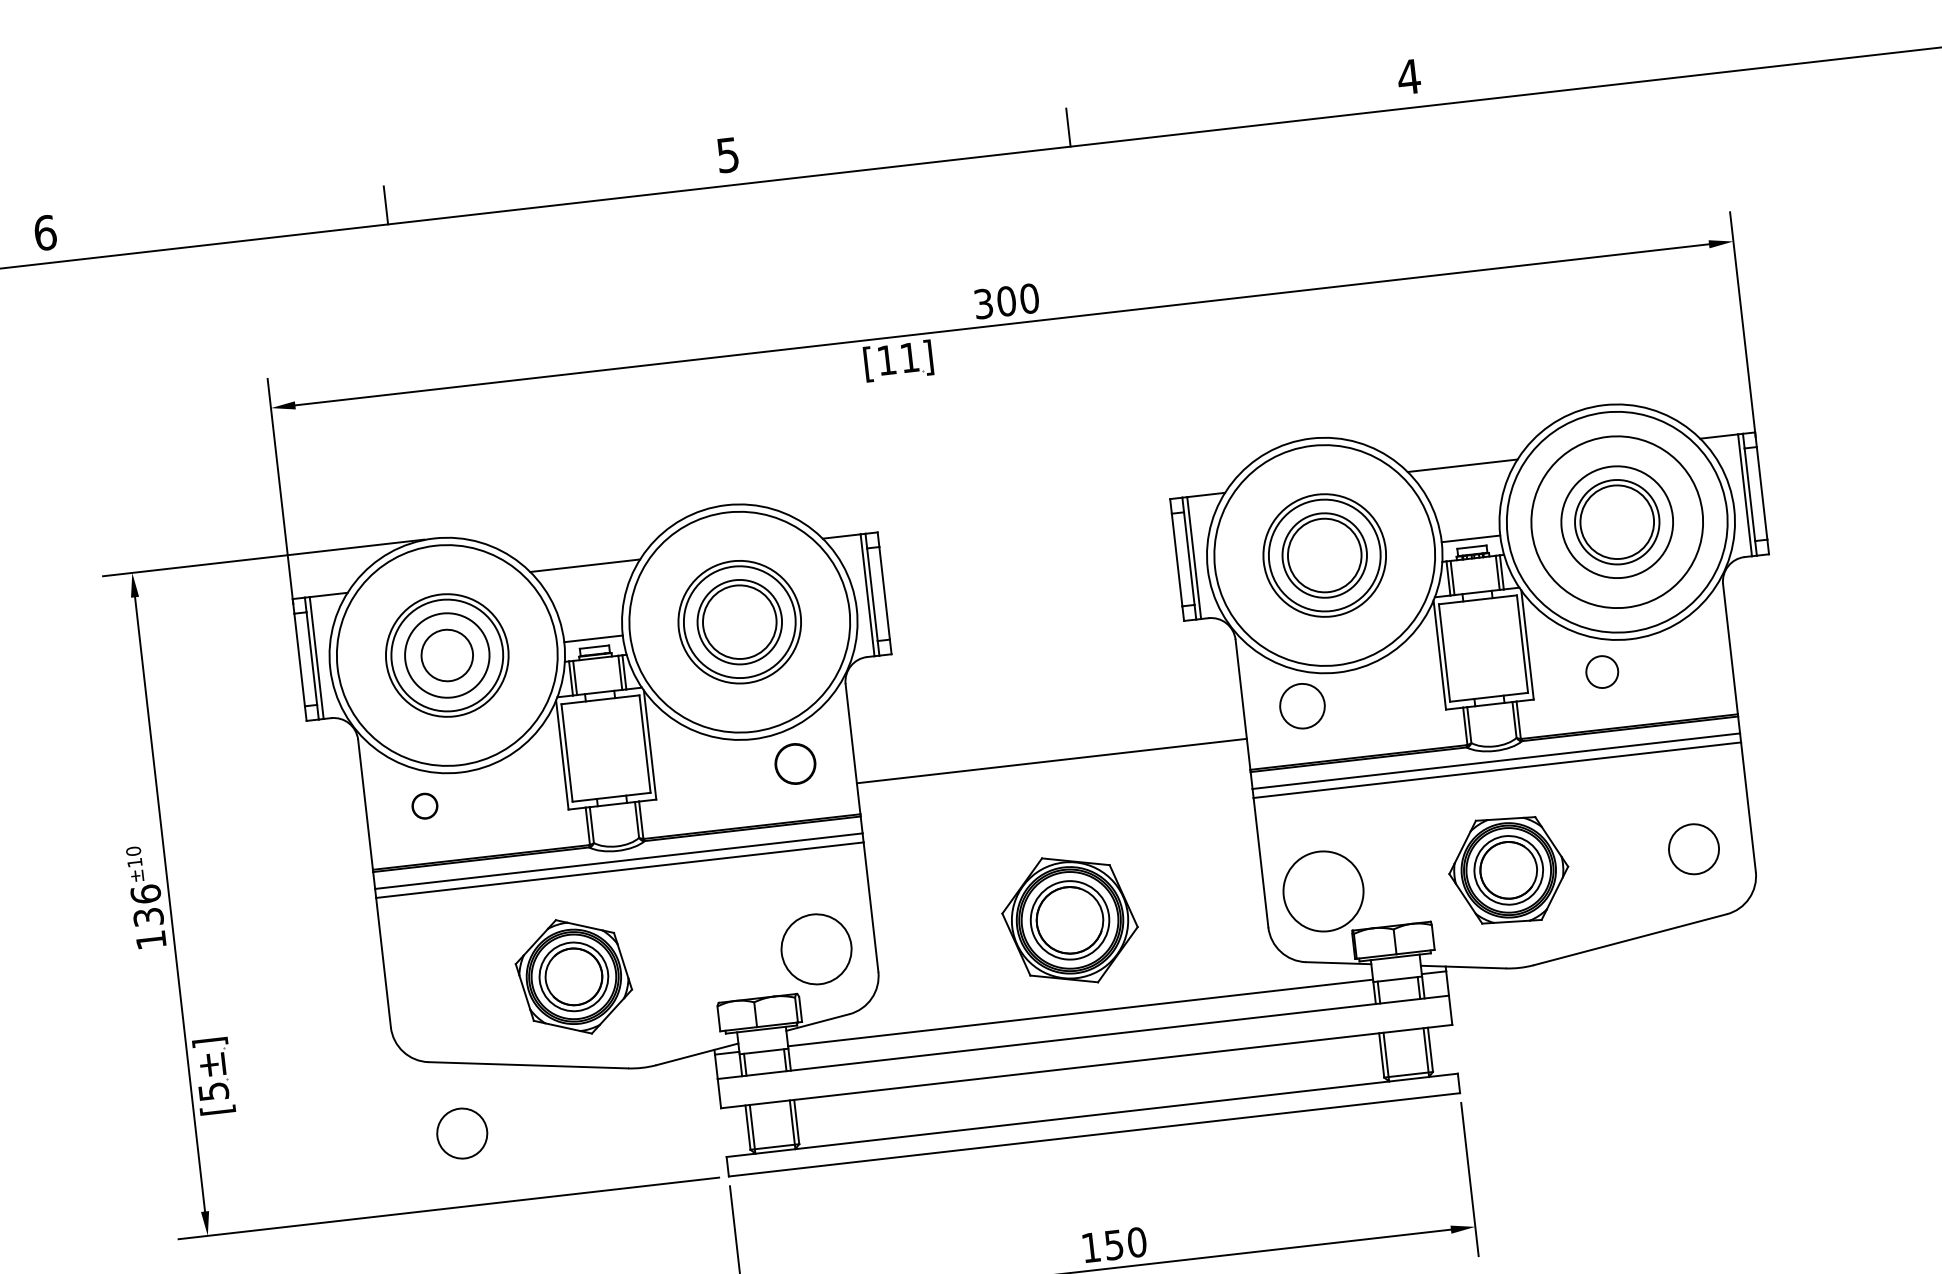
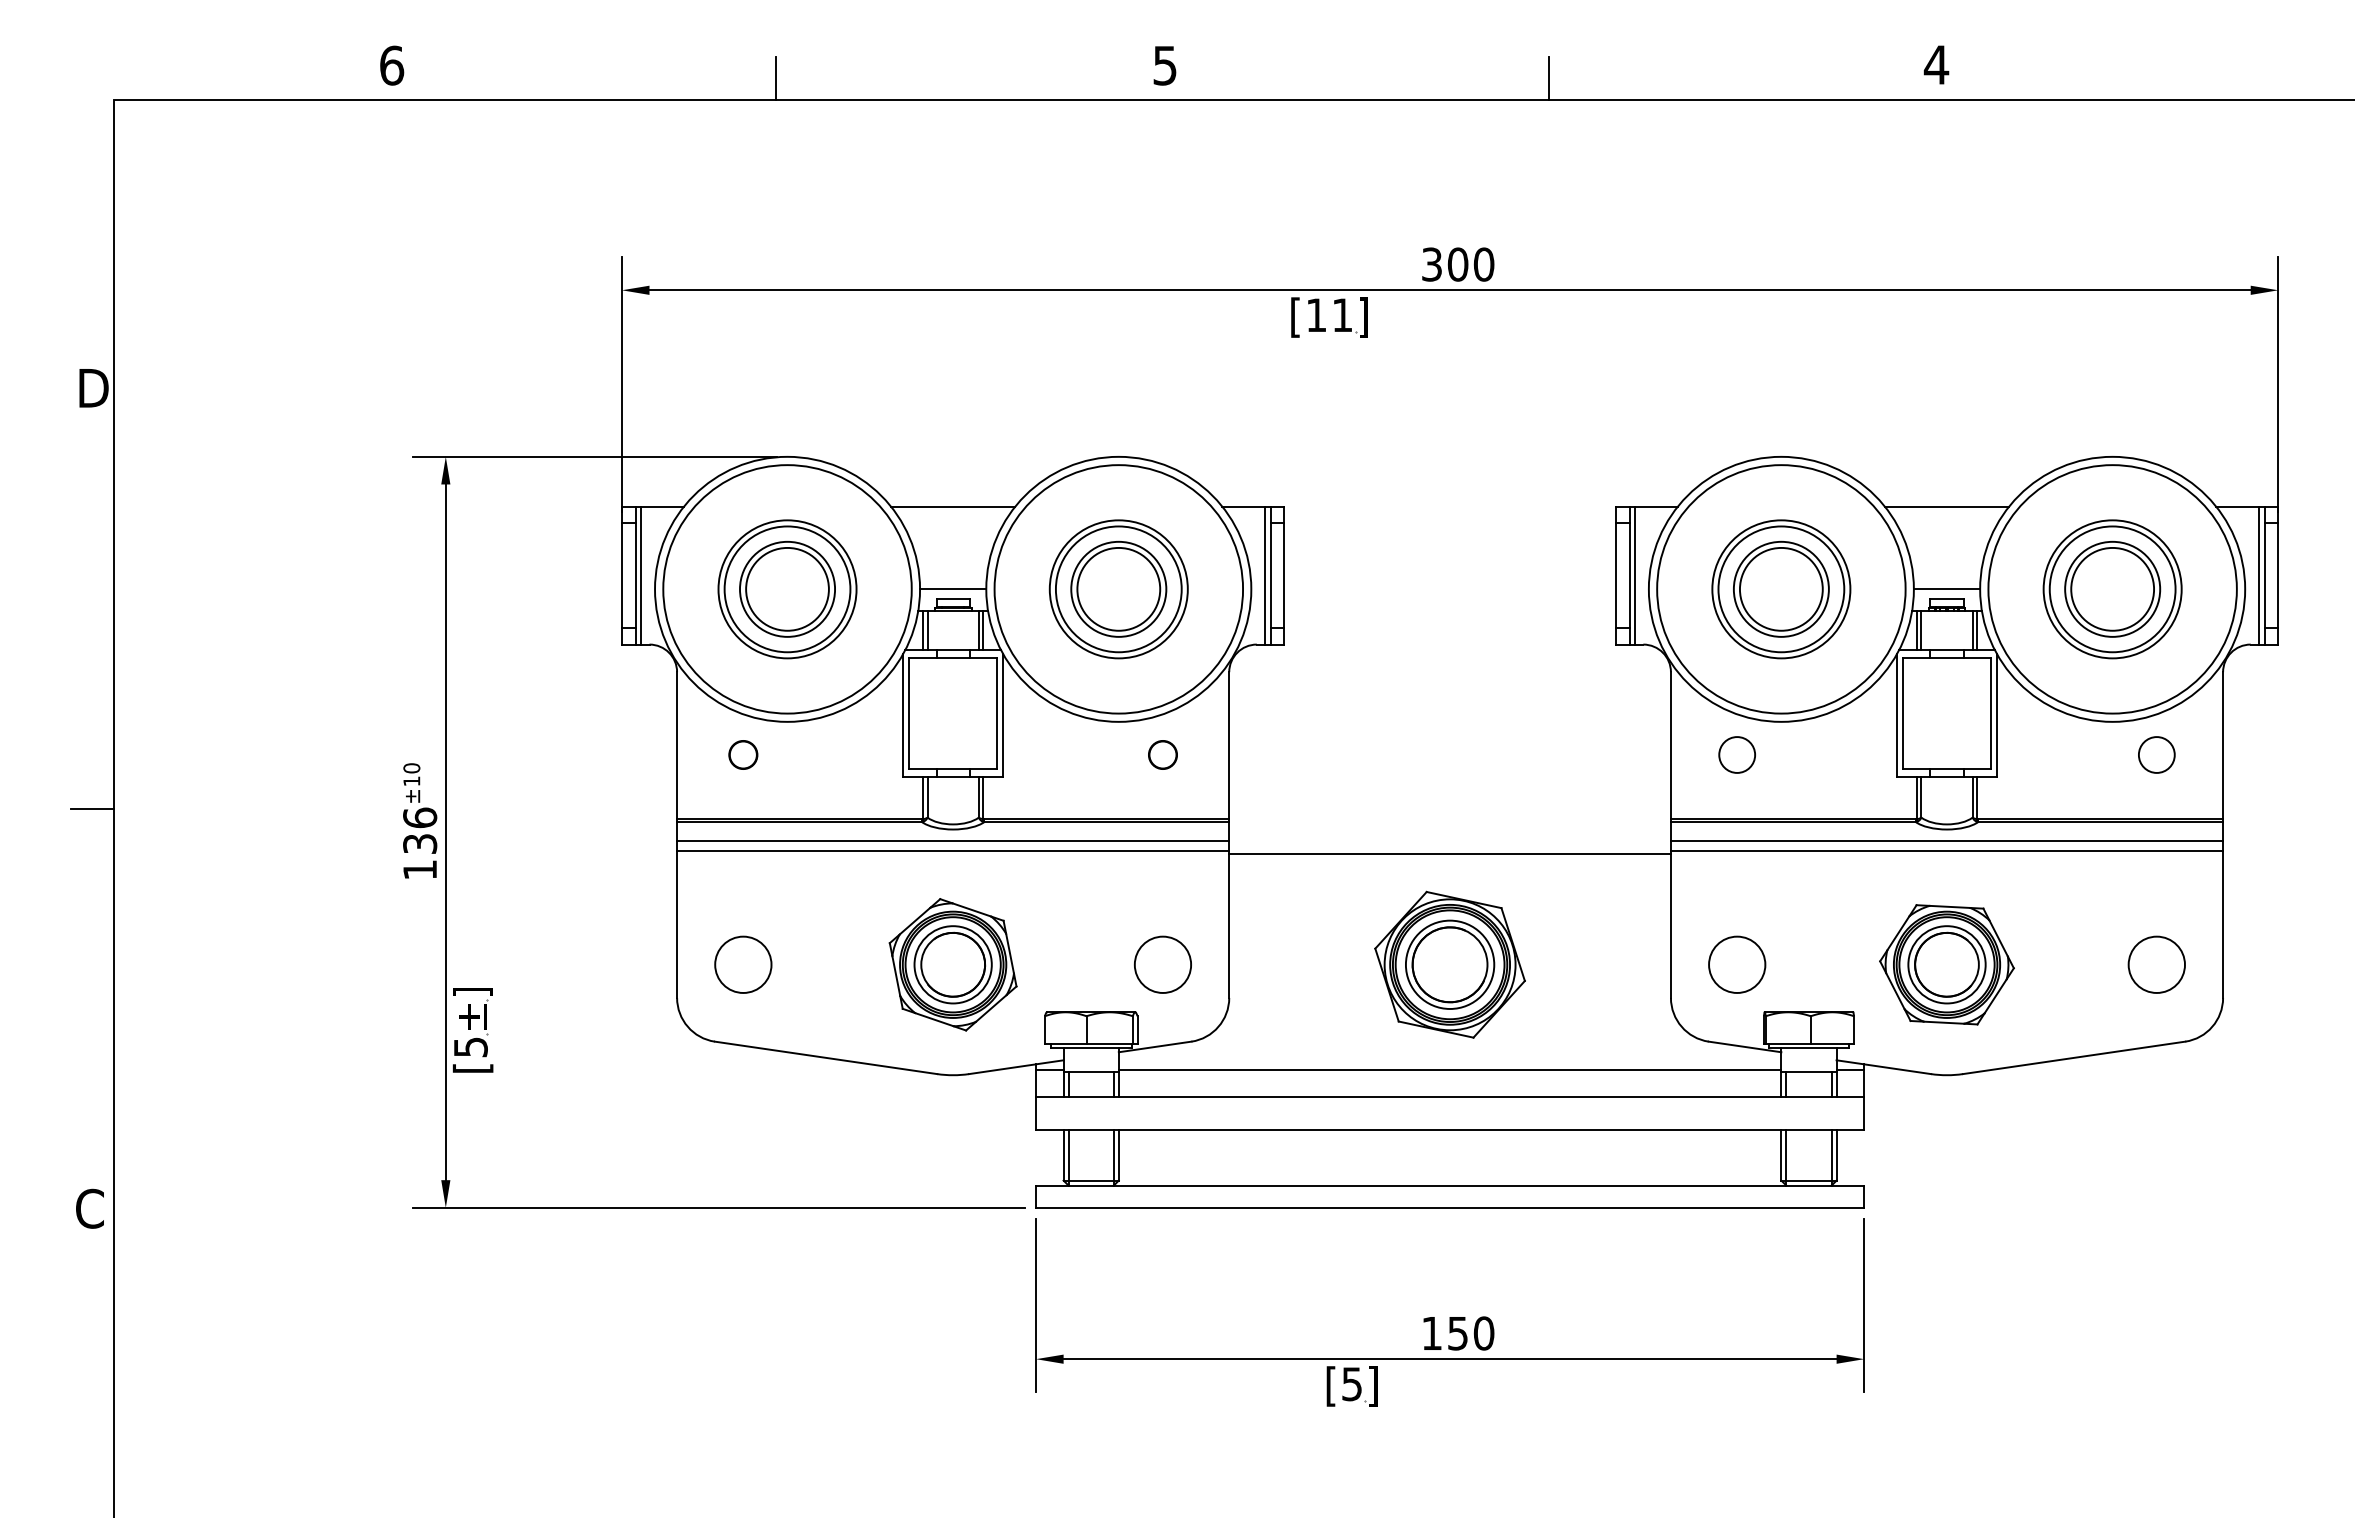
circle: (1617, 522) -> (2112, 589), size x0.71
circle: (447, 654) -> (787, 588), size x1.43
circle: (1601, 671) -> (2156, 754), moved
circle: (1301, 705) -> (1736, 754), size x0.71
line: (1051, 761) -> (1449, 854), moved
circle: (794, 763) -> (1162, 754), size x0.62
circle: (1323, 891) -> (1737, 964), size x0.62
circle: (816, 949) -> (1162, 964), size x0.71
part: (573, 976) -> (952, 964), moved
circle: (462, 1133) -> (743, 964), moved

